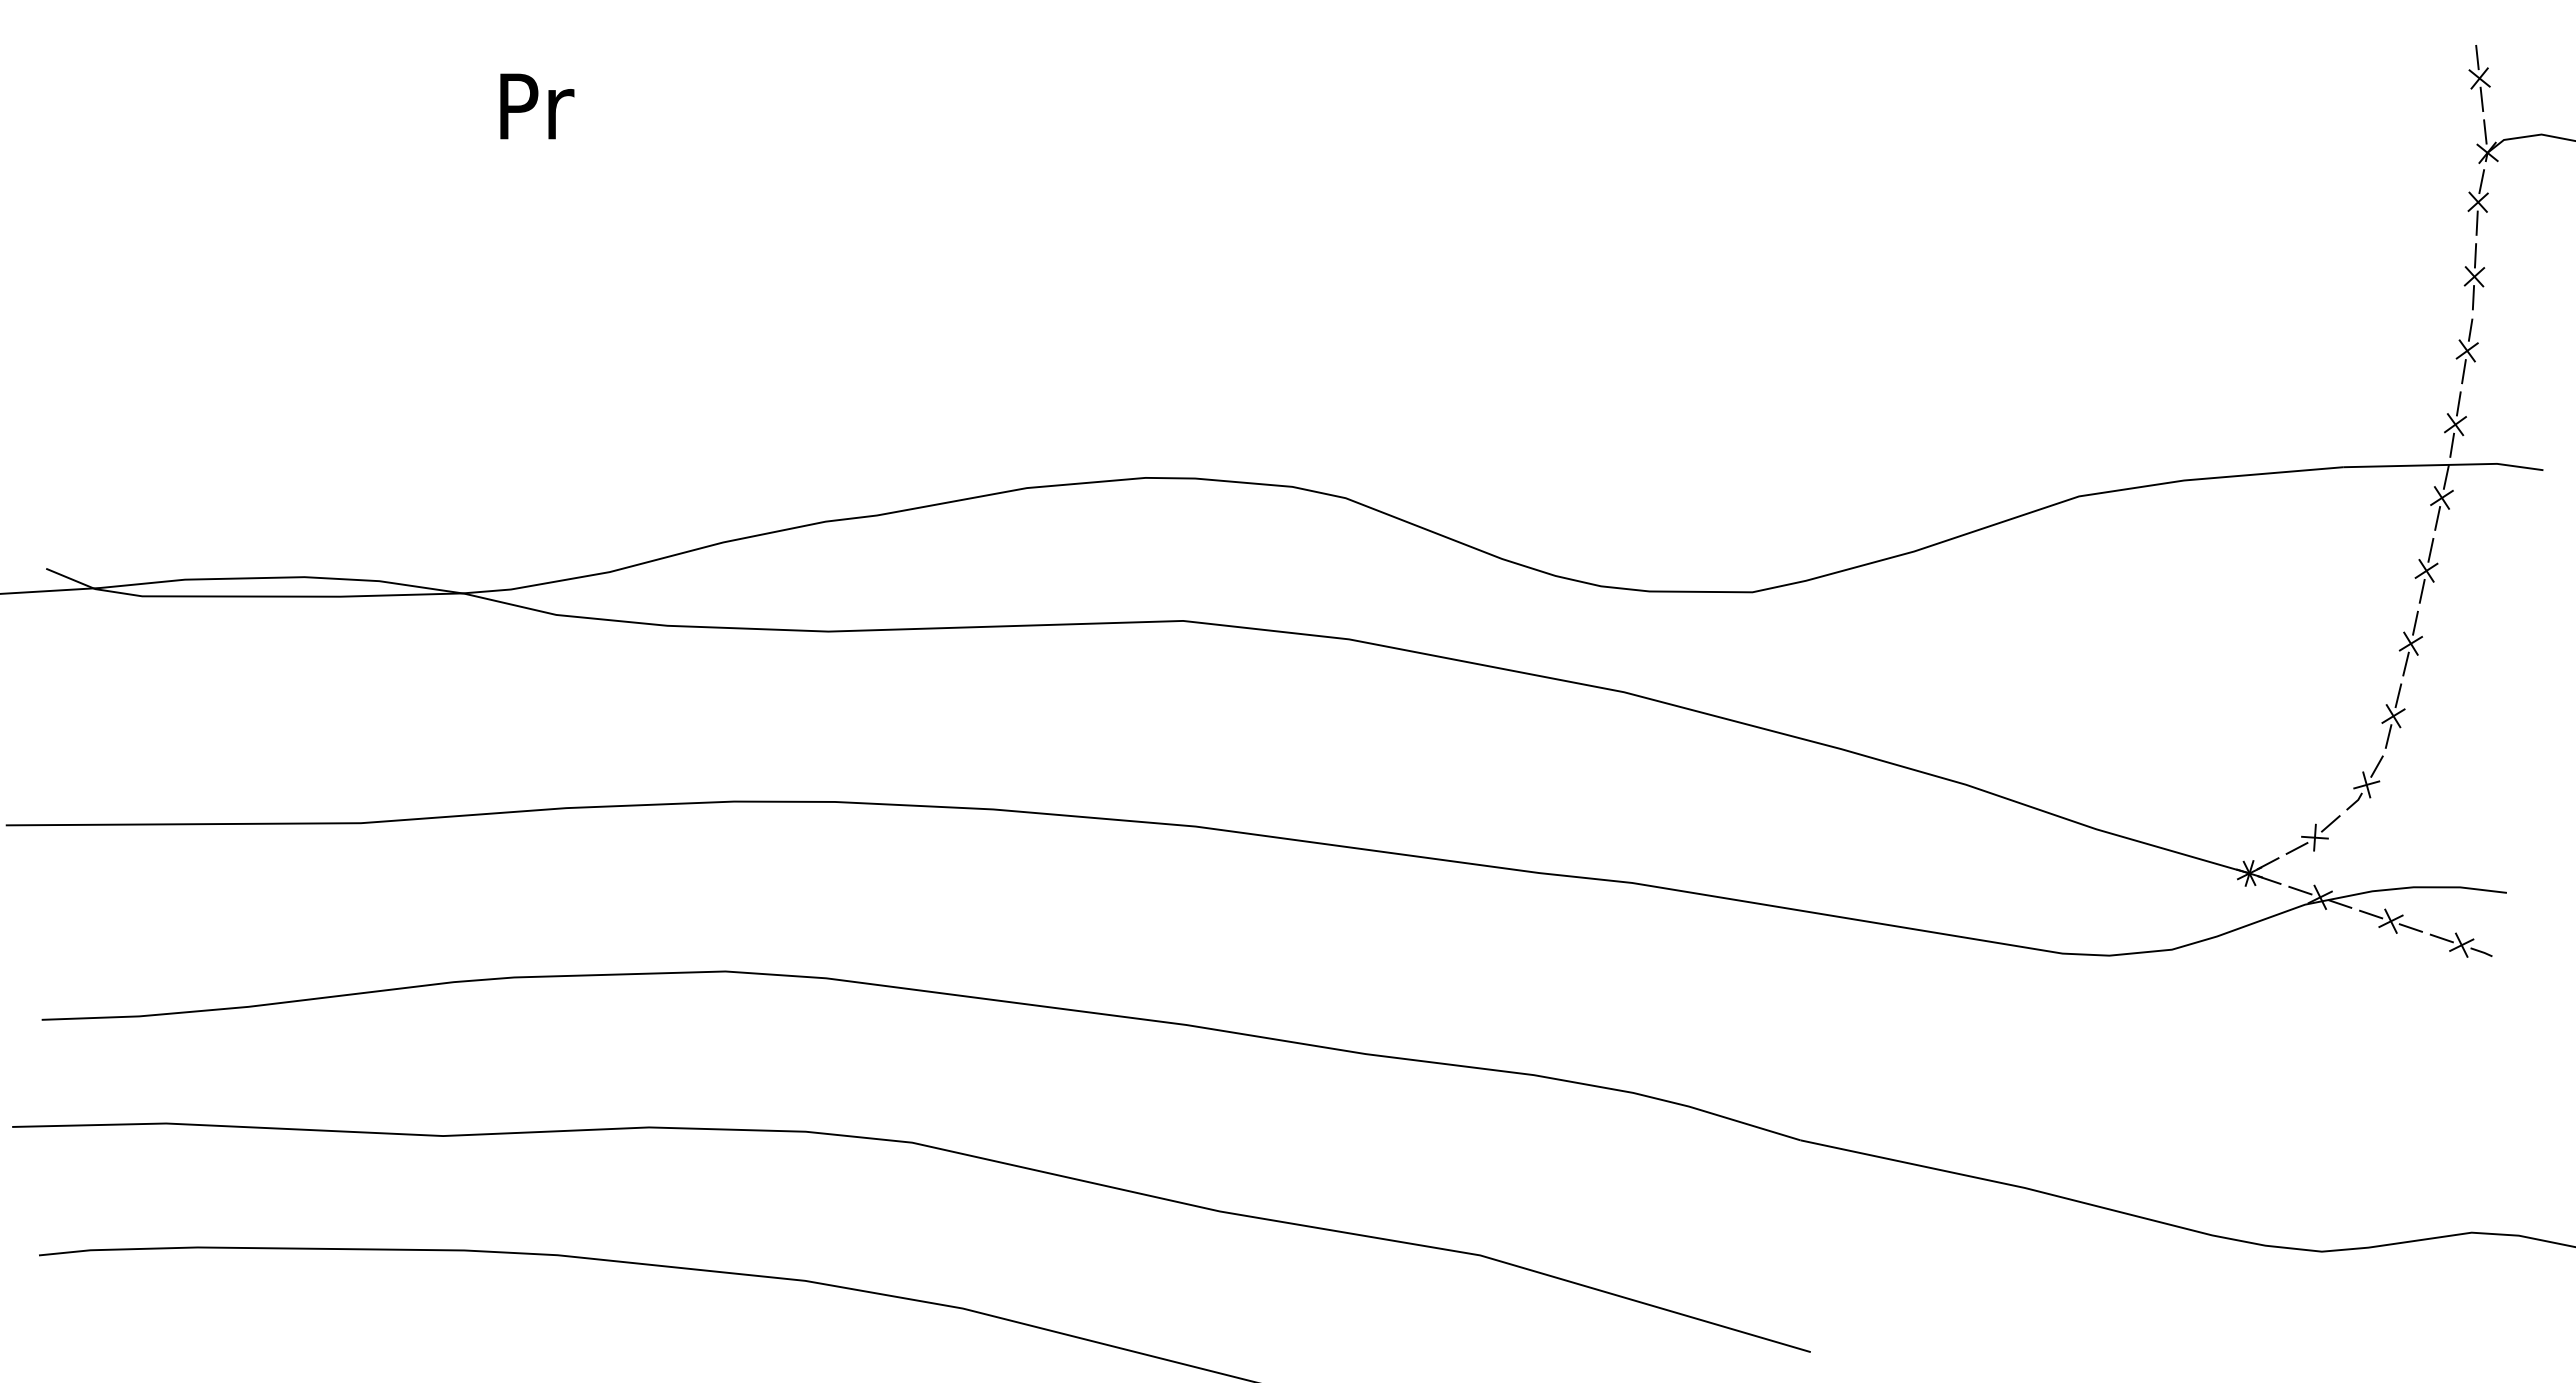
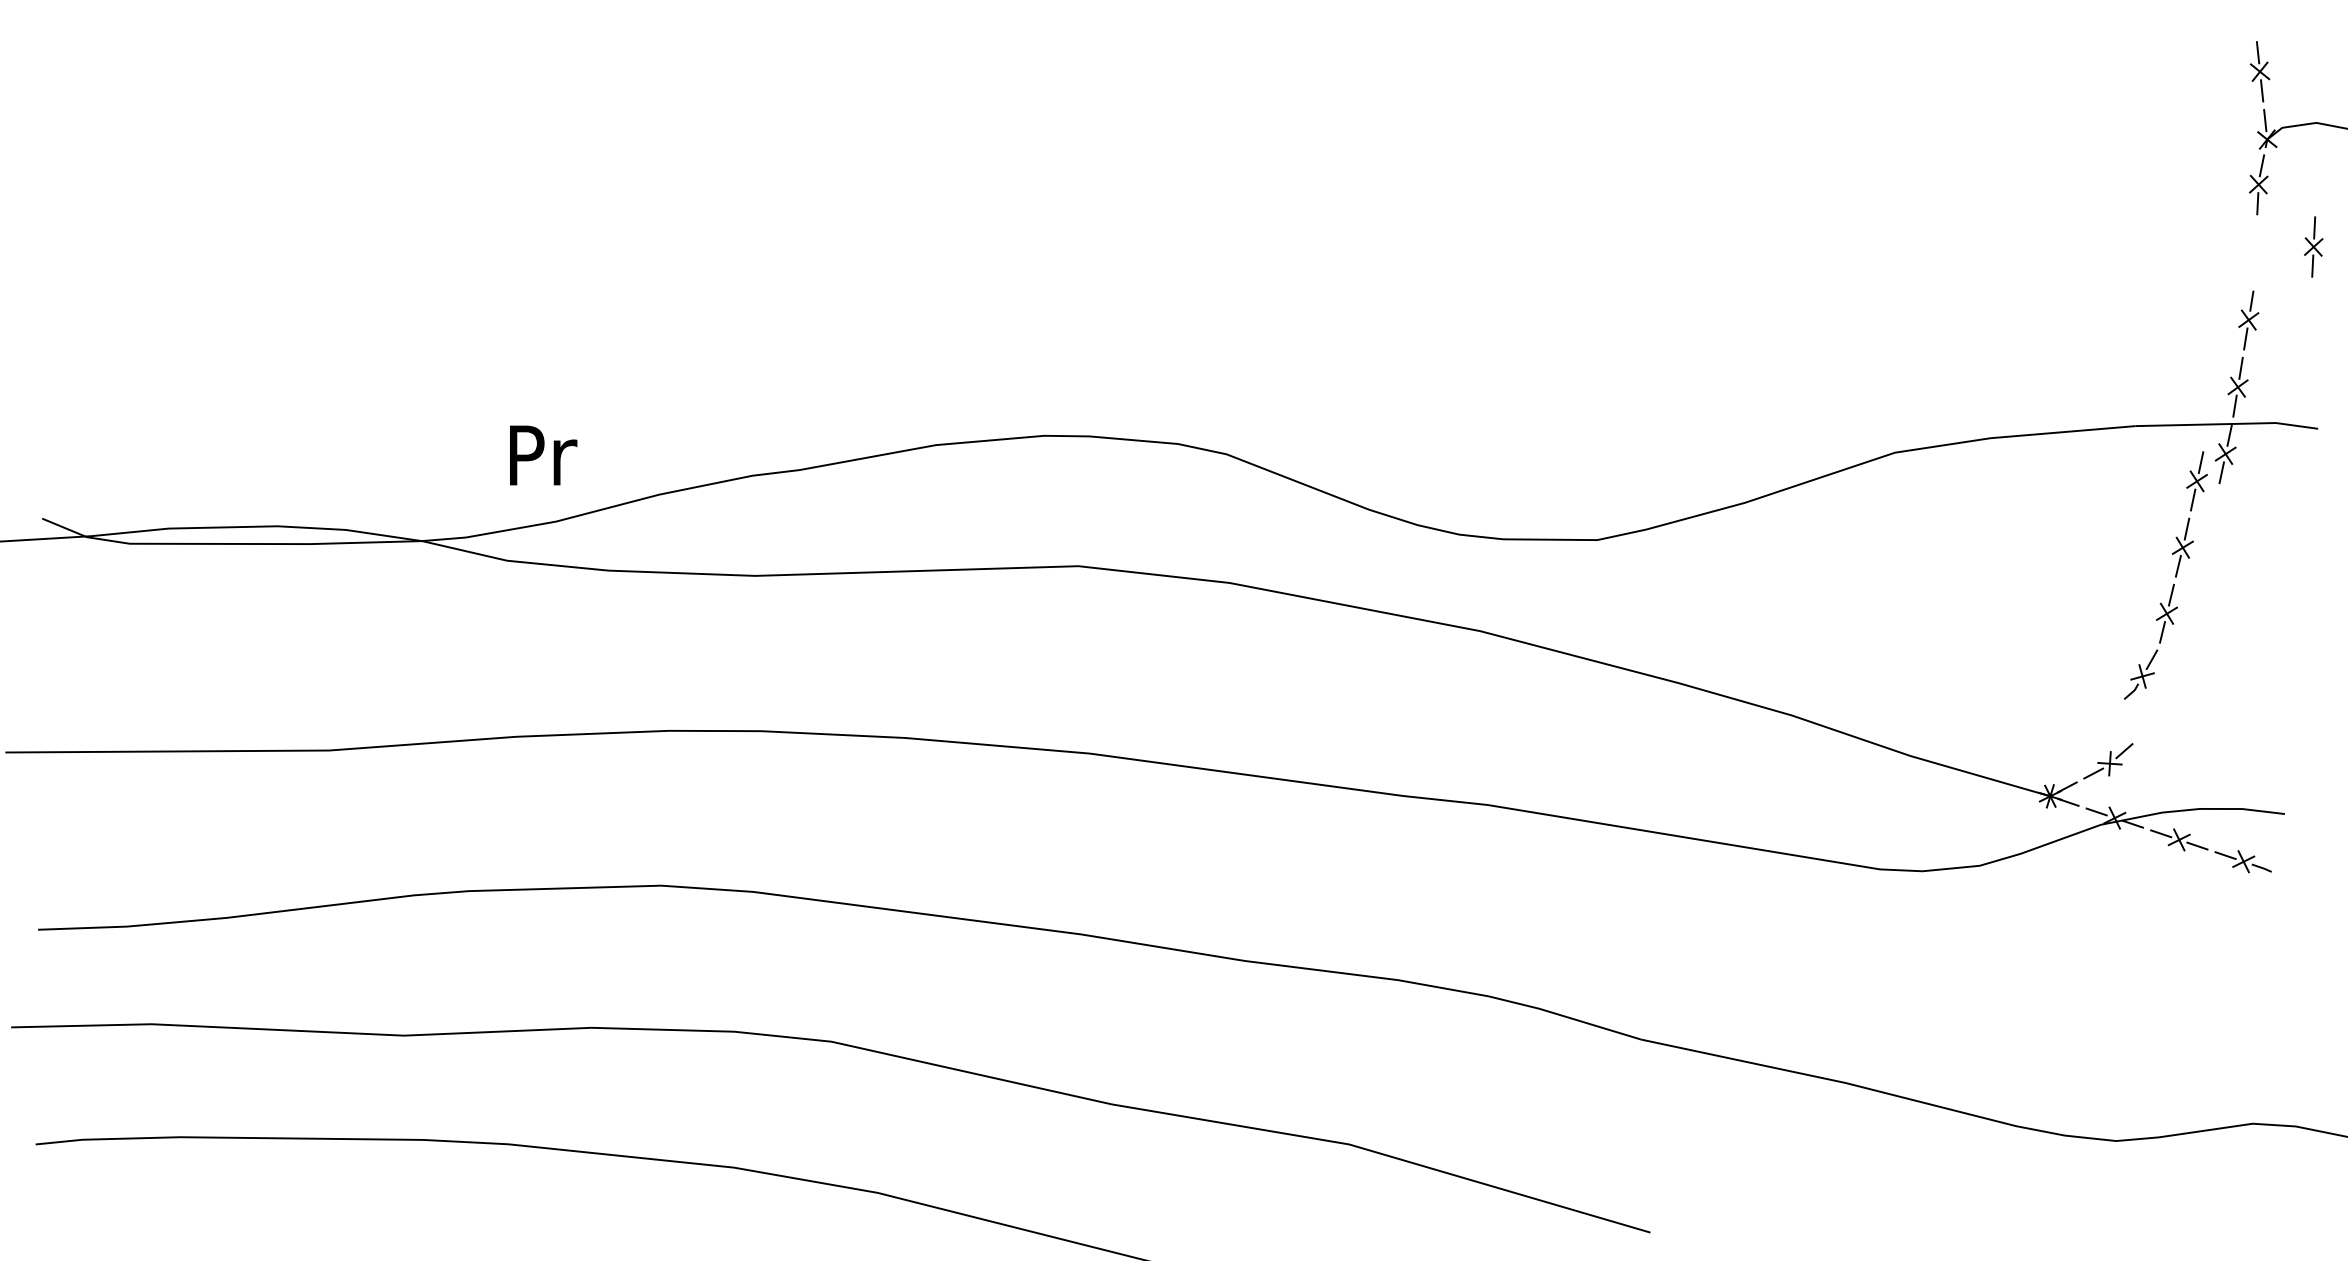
text: (537, 106) -> (543, 455), moved
part: (2474, 276) -> (2313, 246), moved
part: (2402, 674) -> (2175, 575), moved

